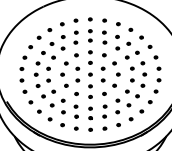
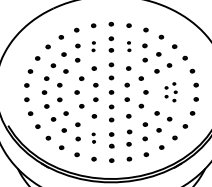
part: (75, 37) -> (93, 46), size x0.6
part: (104, 37) -> (128, 46), size x0.6
part: (138, 74) -> (170, 92), size x0.6
part: (75, 111) -> (93, 137), size x0.6

